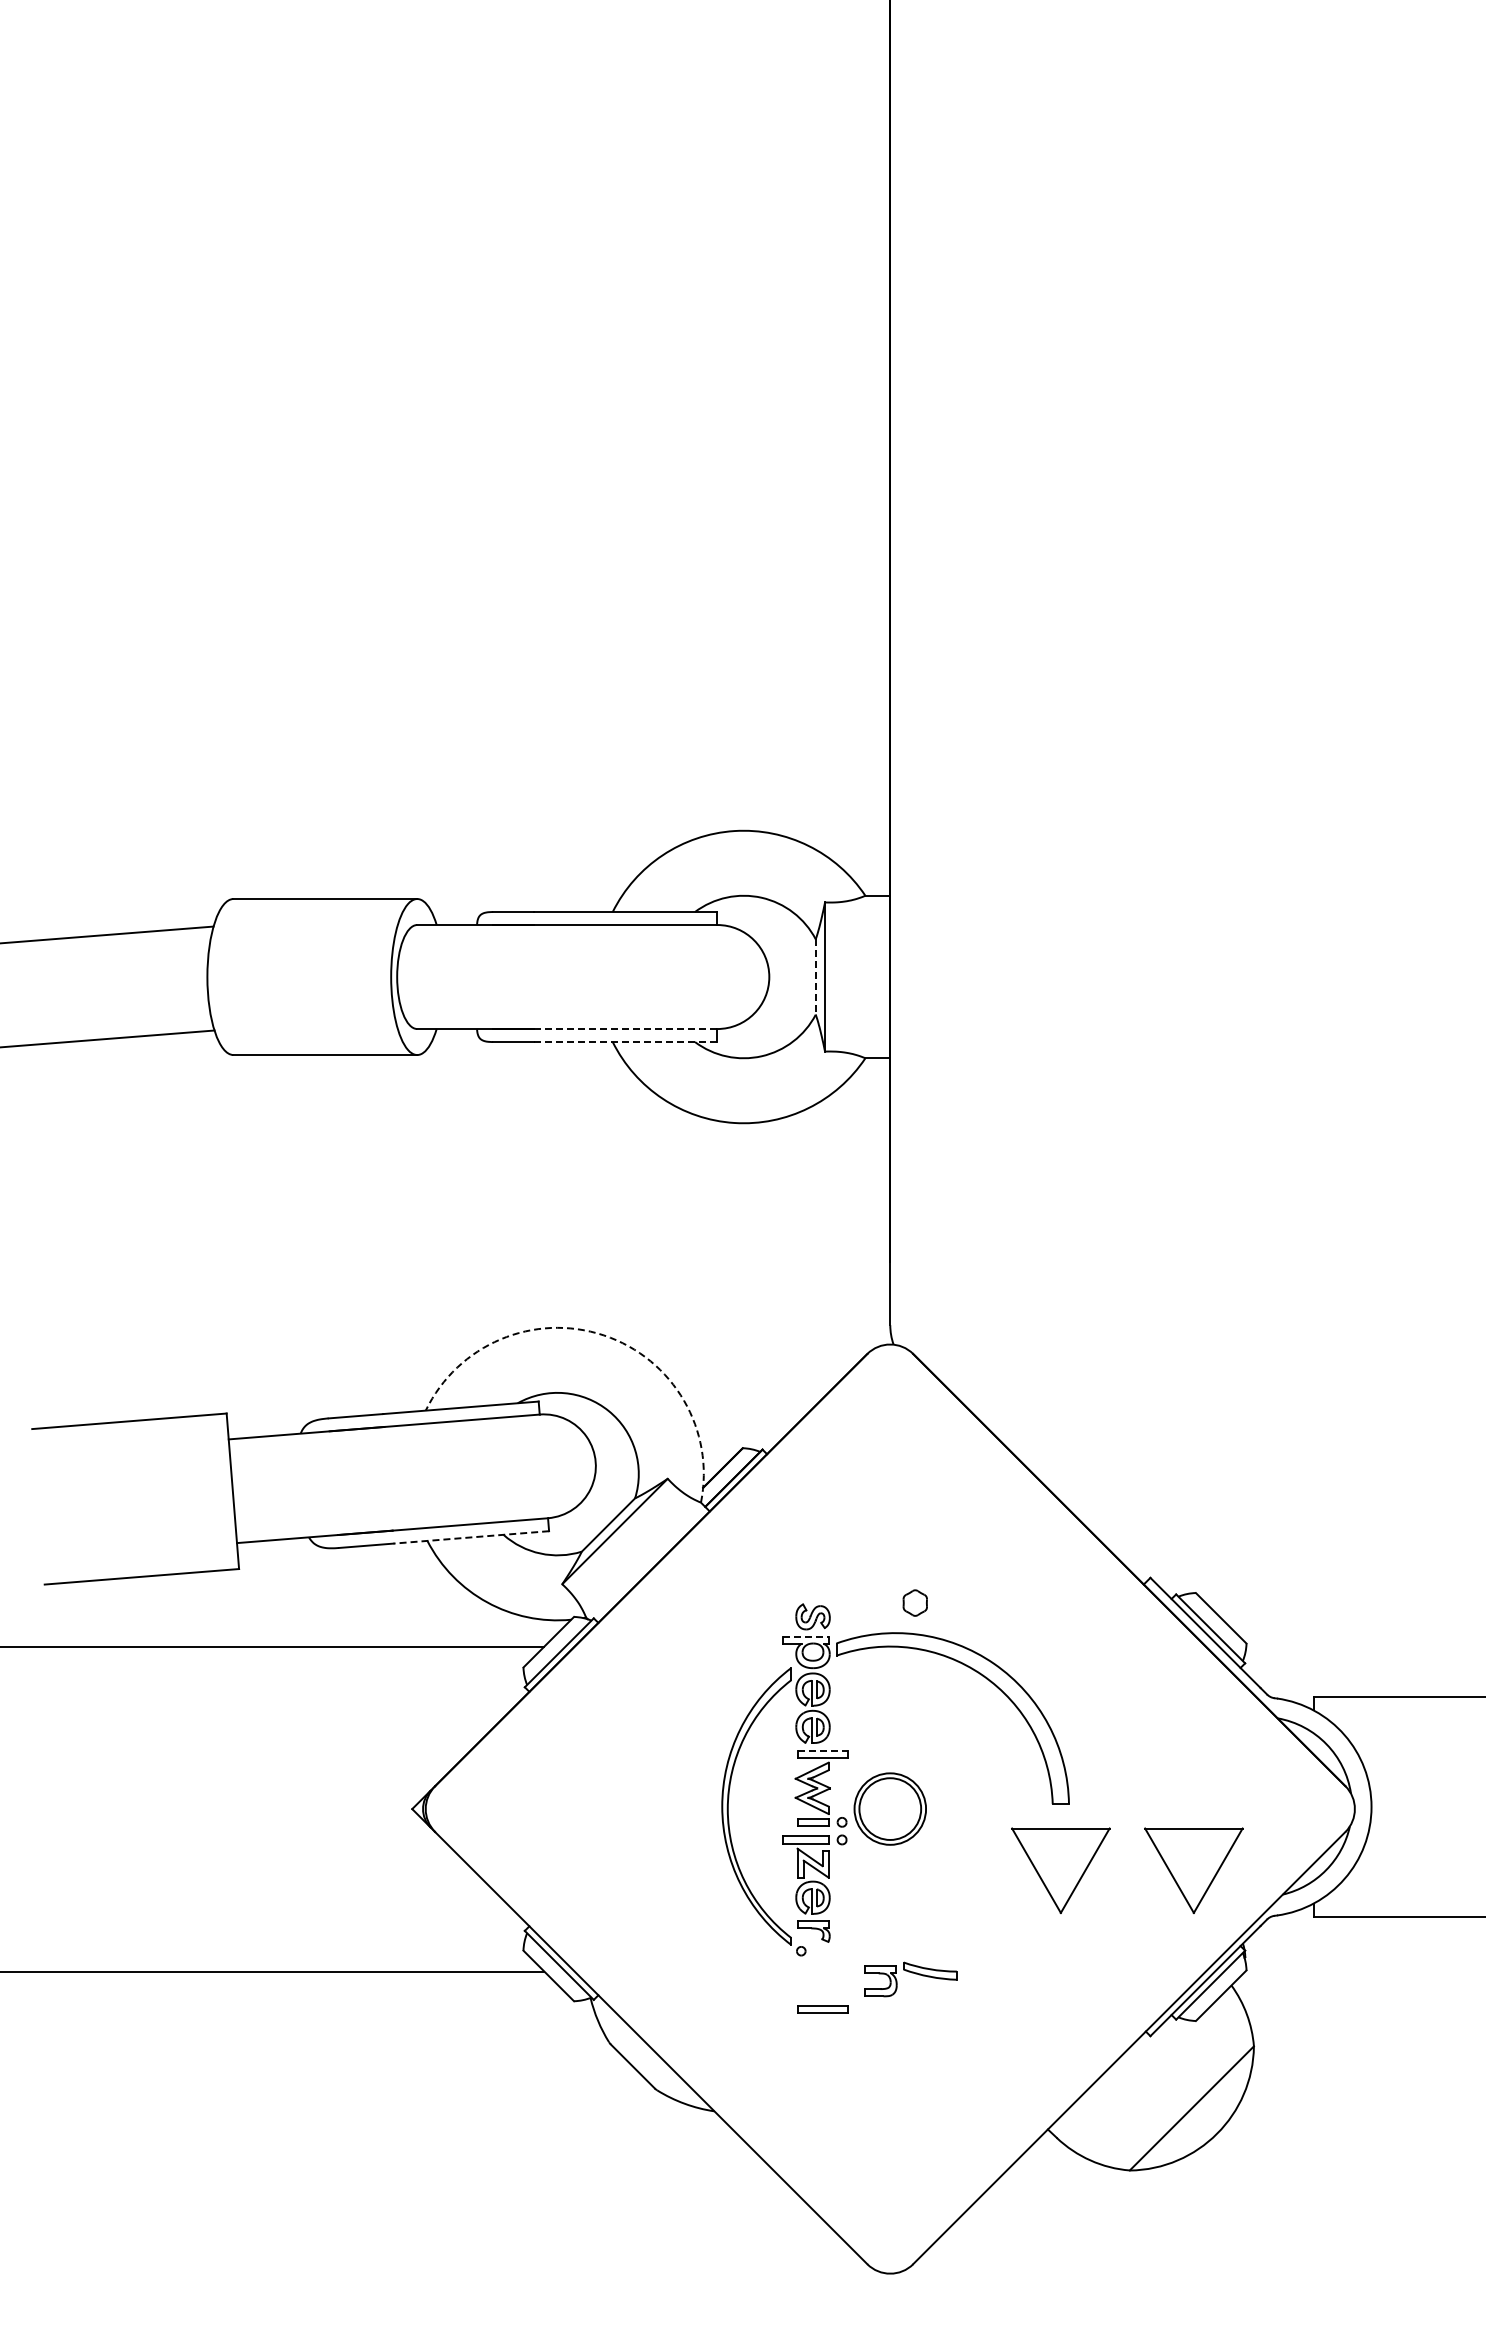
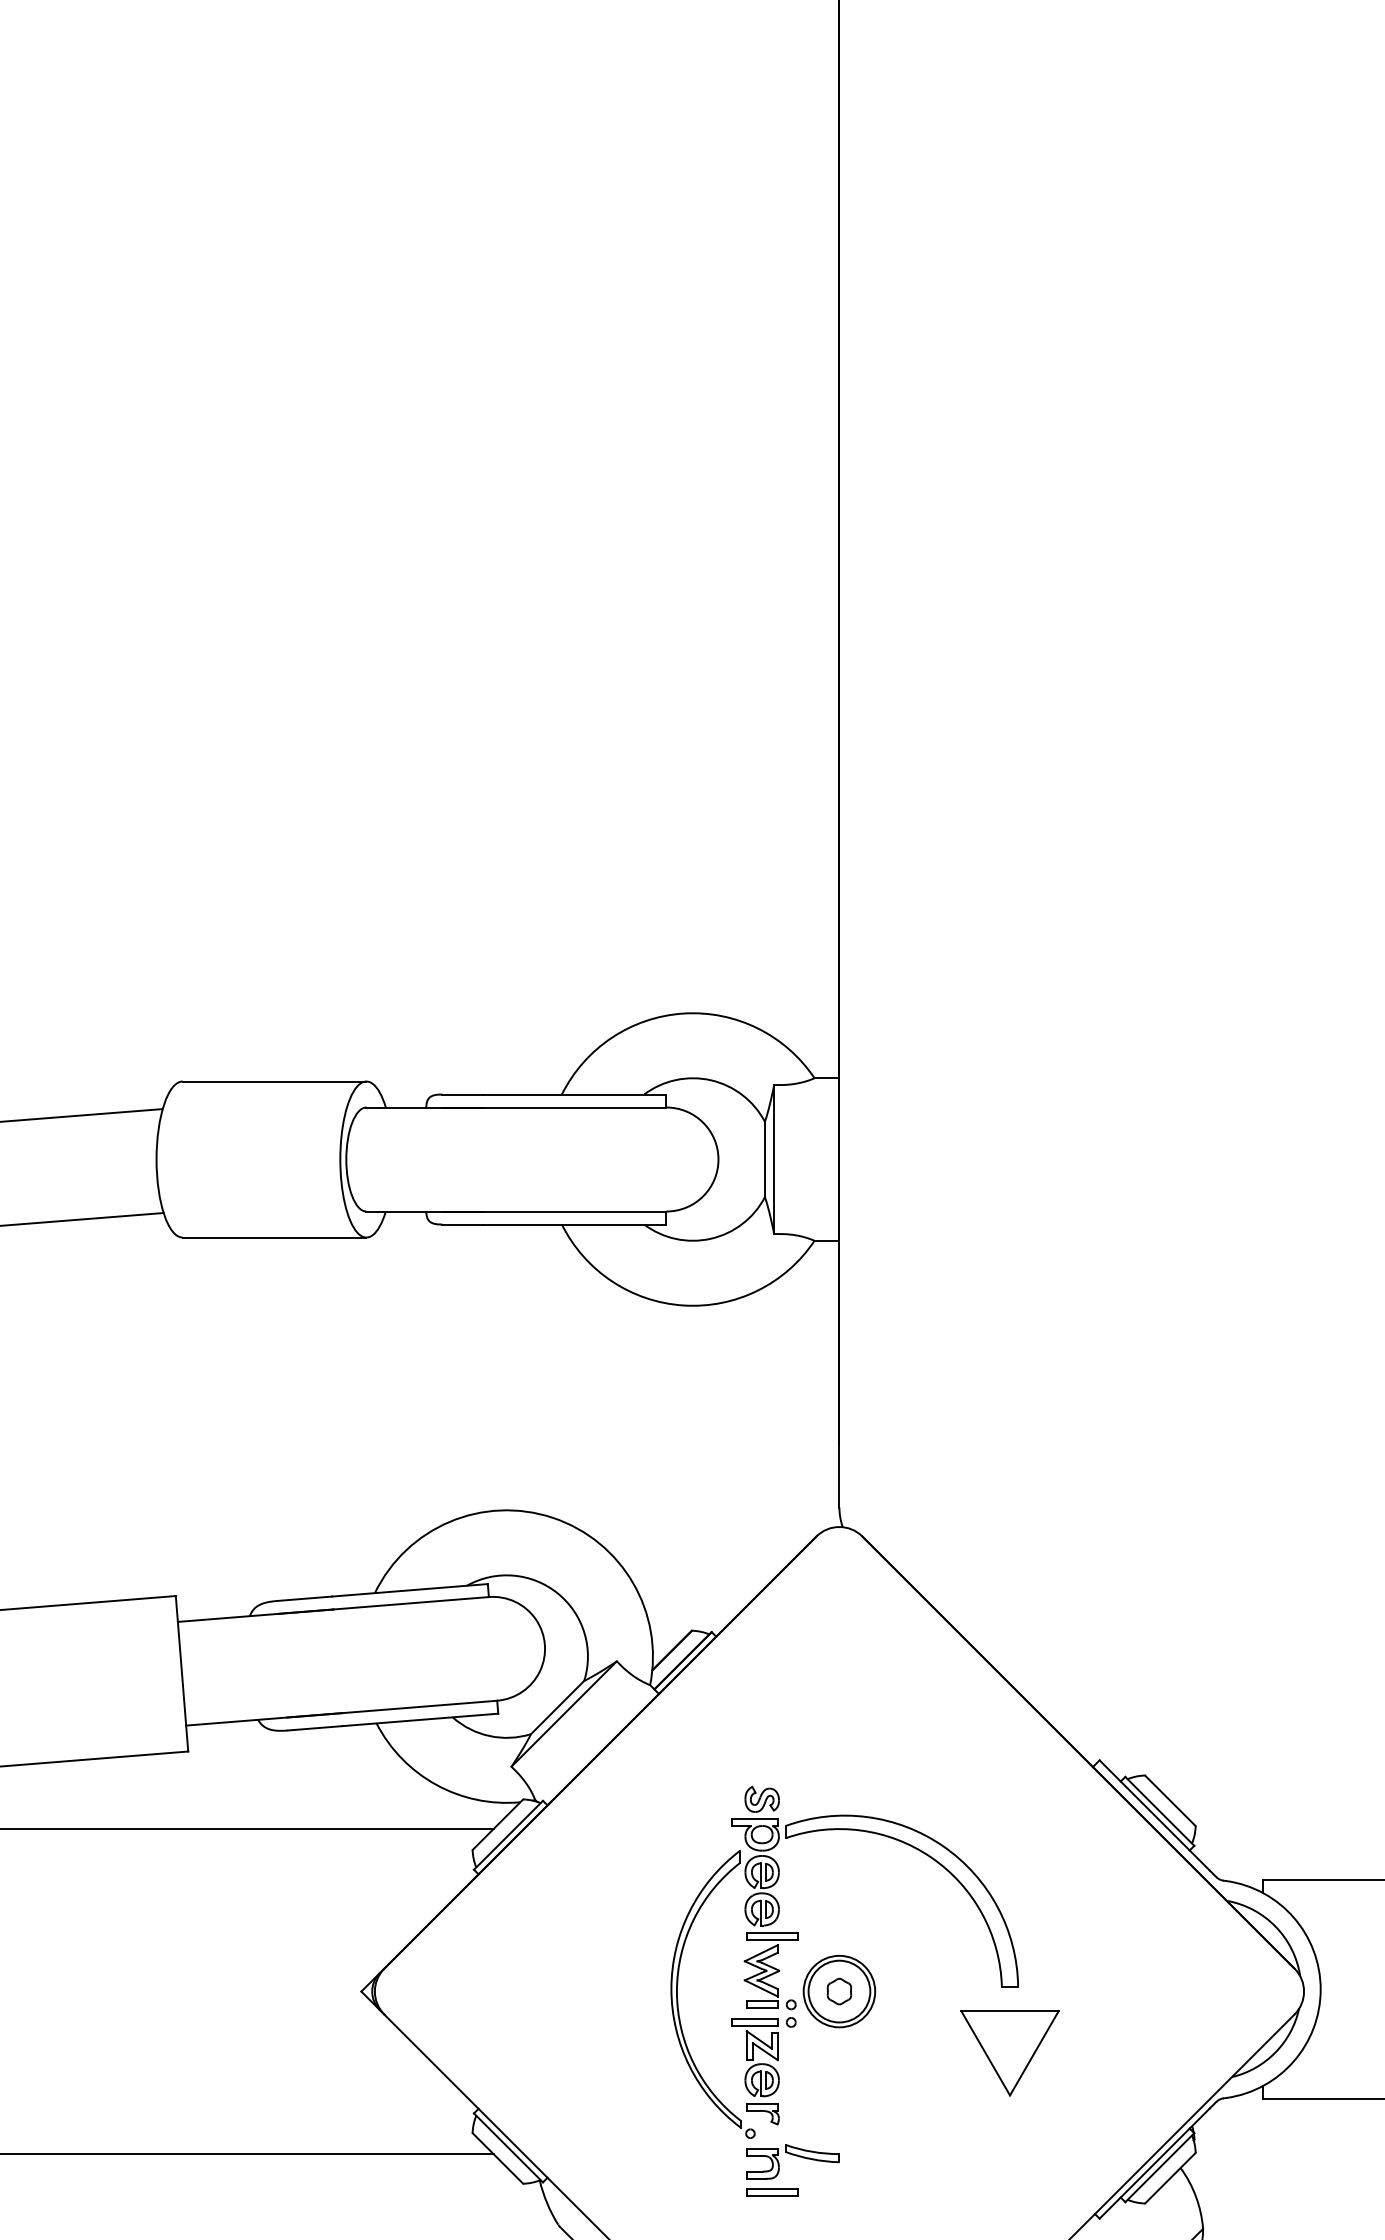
line: (815, 977) -> (764, 1160), dashed -> solid
line: (625, 1029) -> (574, 1212), dashed -> solid
line: (625, 1042) -> (574, 1225), dashed -> solid
arc: (603, 1335) -> (552, 1518), dashed -> solid
line: (470, 1537) -> (419, 1720), dashed -> solid
part: (914, 1602) -> (838, 1991), moved
line: (805, 1636) -> (754, 1819), dashed -> solid
line: (823, 1750) -> (772, 1933), dashed -> solid
part: (1193, 1870) -> (1142, 2053), removed
part: (911, 1973) -> (793, 2156), moved

